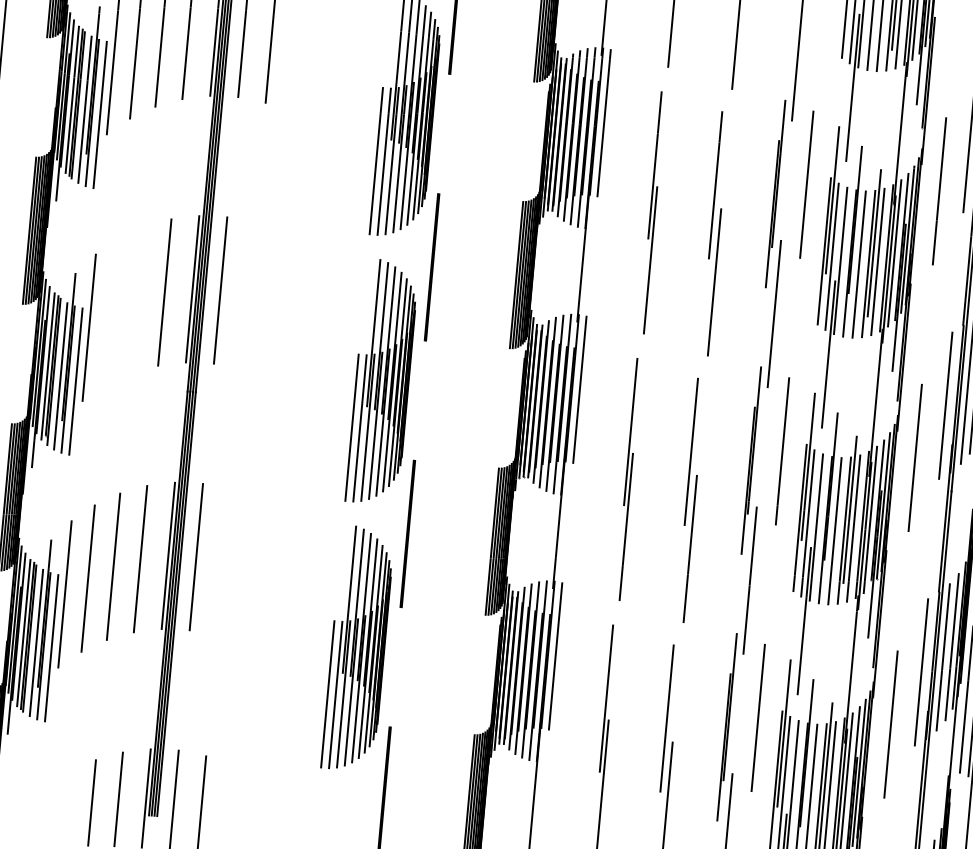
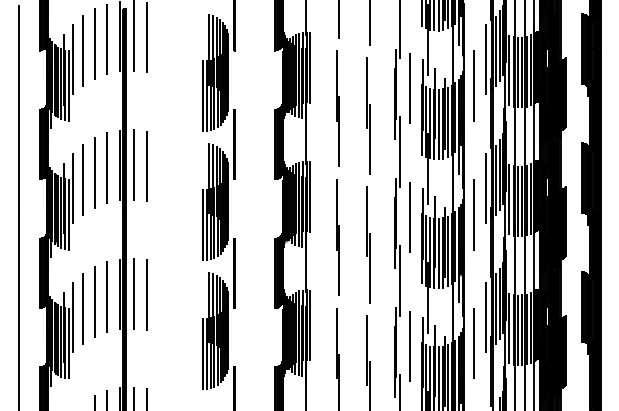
line: (248, 296) -> (147, 166), added
line: (137, 298) -> (94, 172), added
line: (113, 311) -> (83, 179), added
line: (224, 563) -> (147, 295), added

